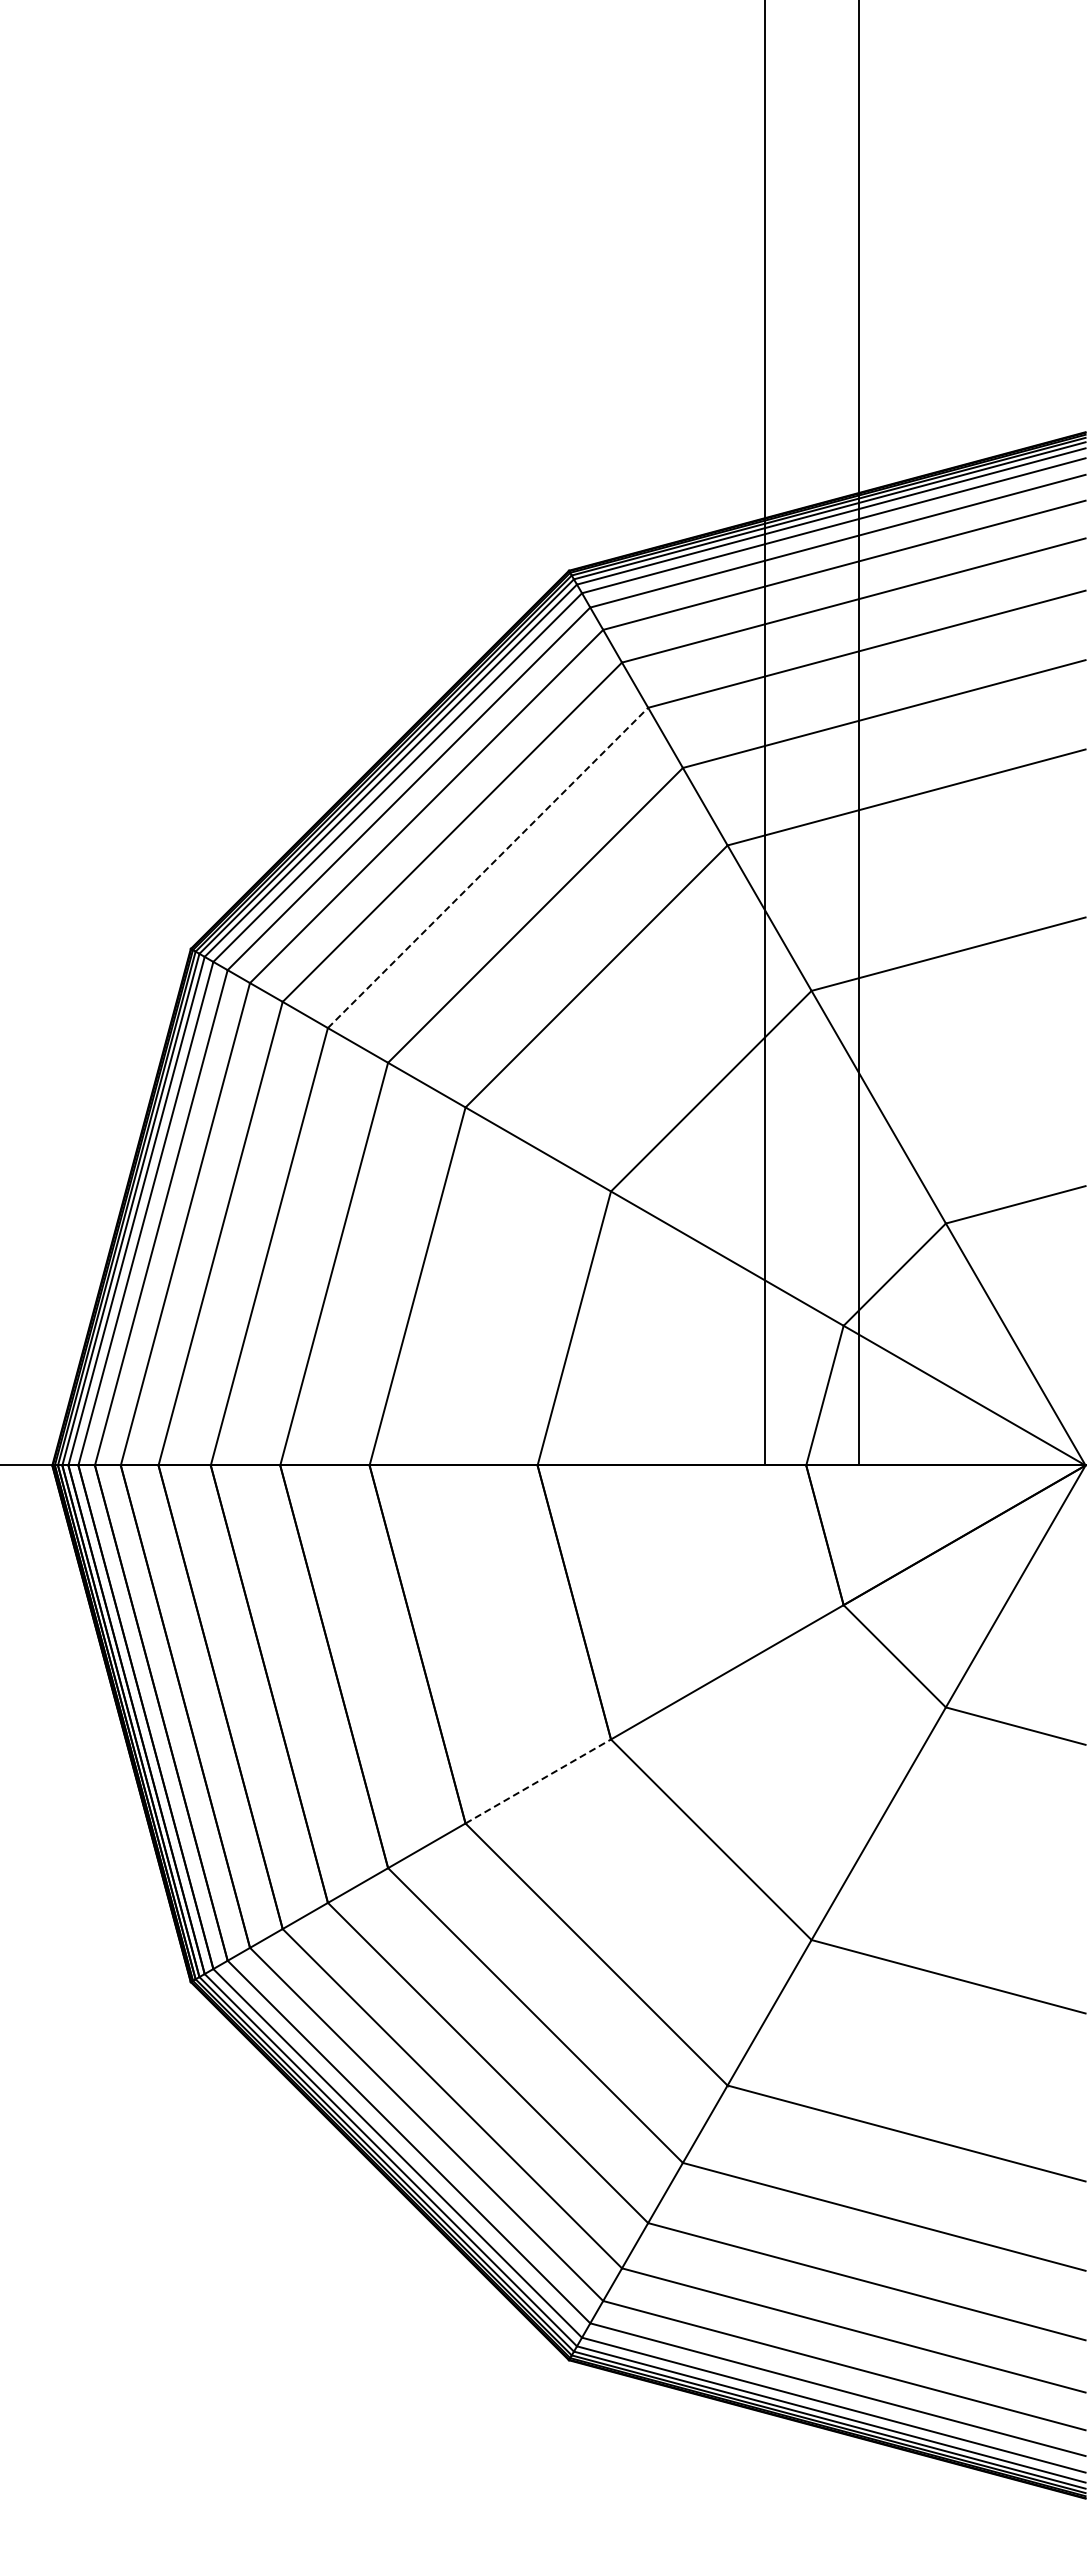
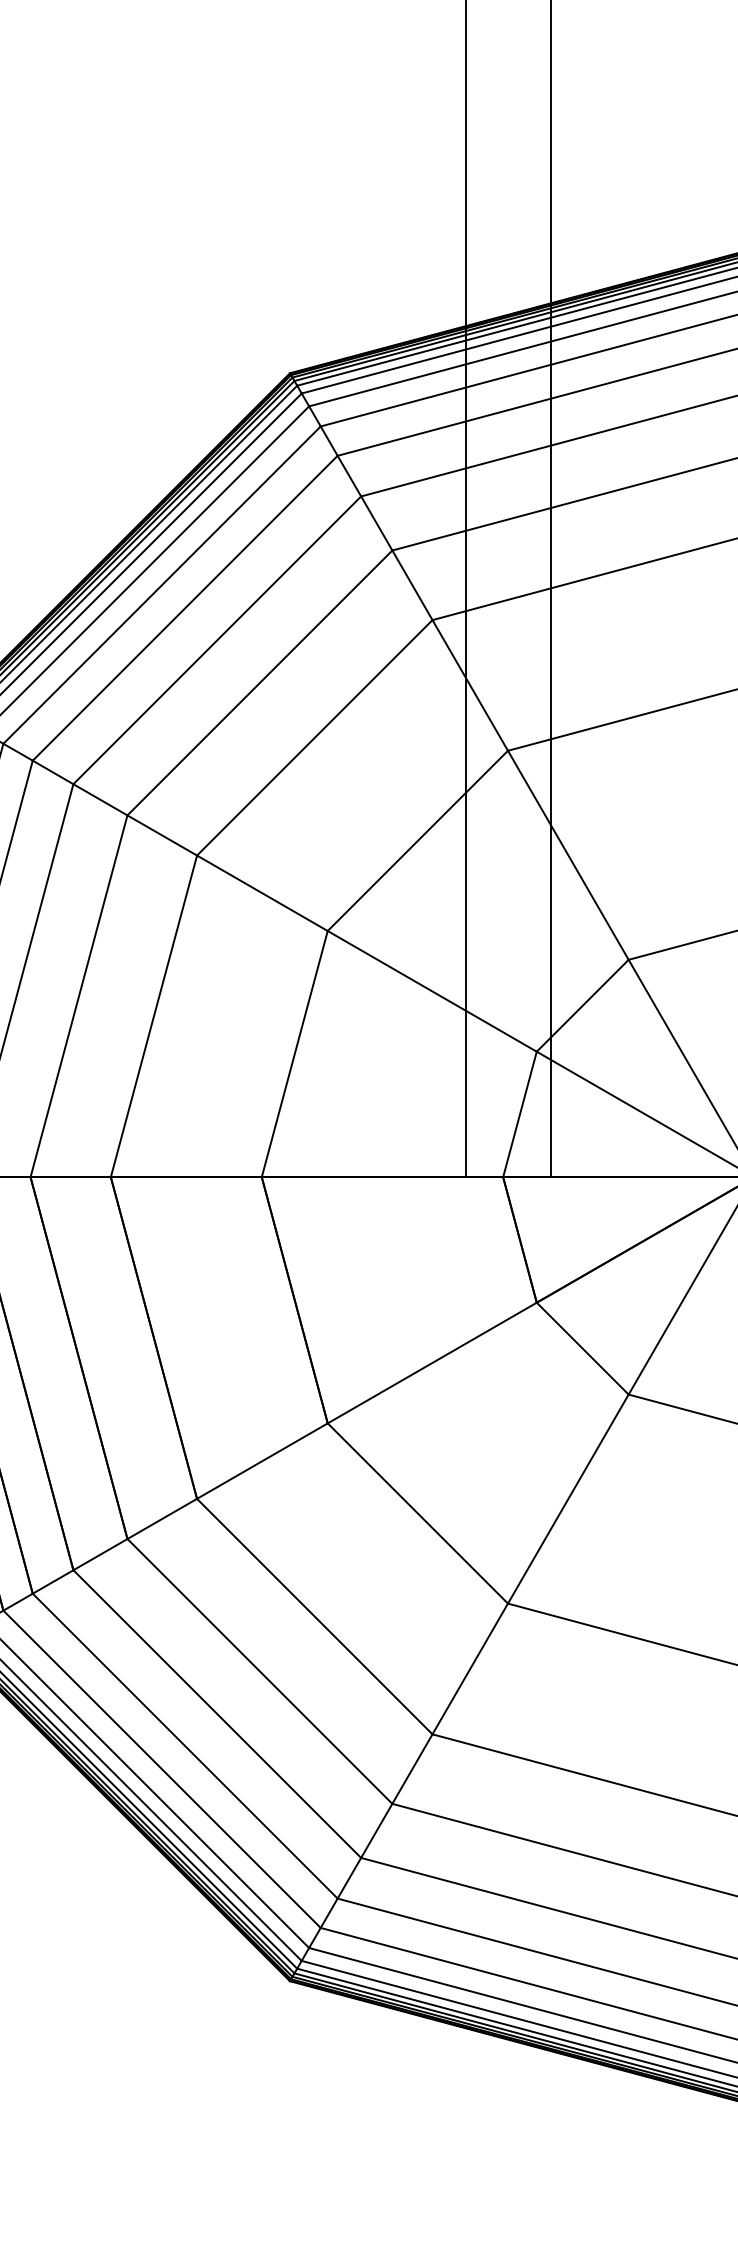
line: (488, 867) -> (217, 639), dashed -> solid
line: (538, 1781) -> (262, 1461), dashed -> solid

